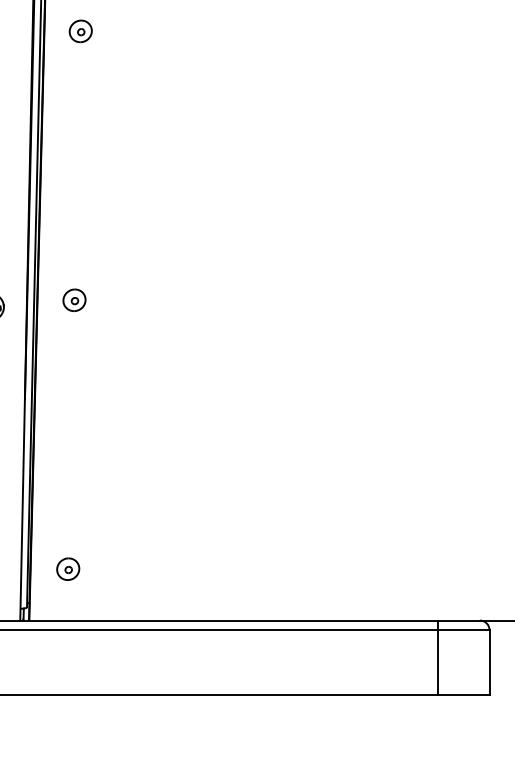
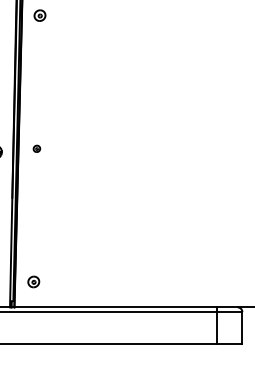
part: (73, 299) -> (36, 148), size x0.6

